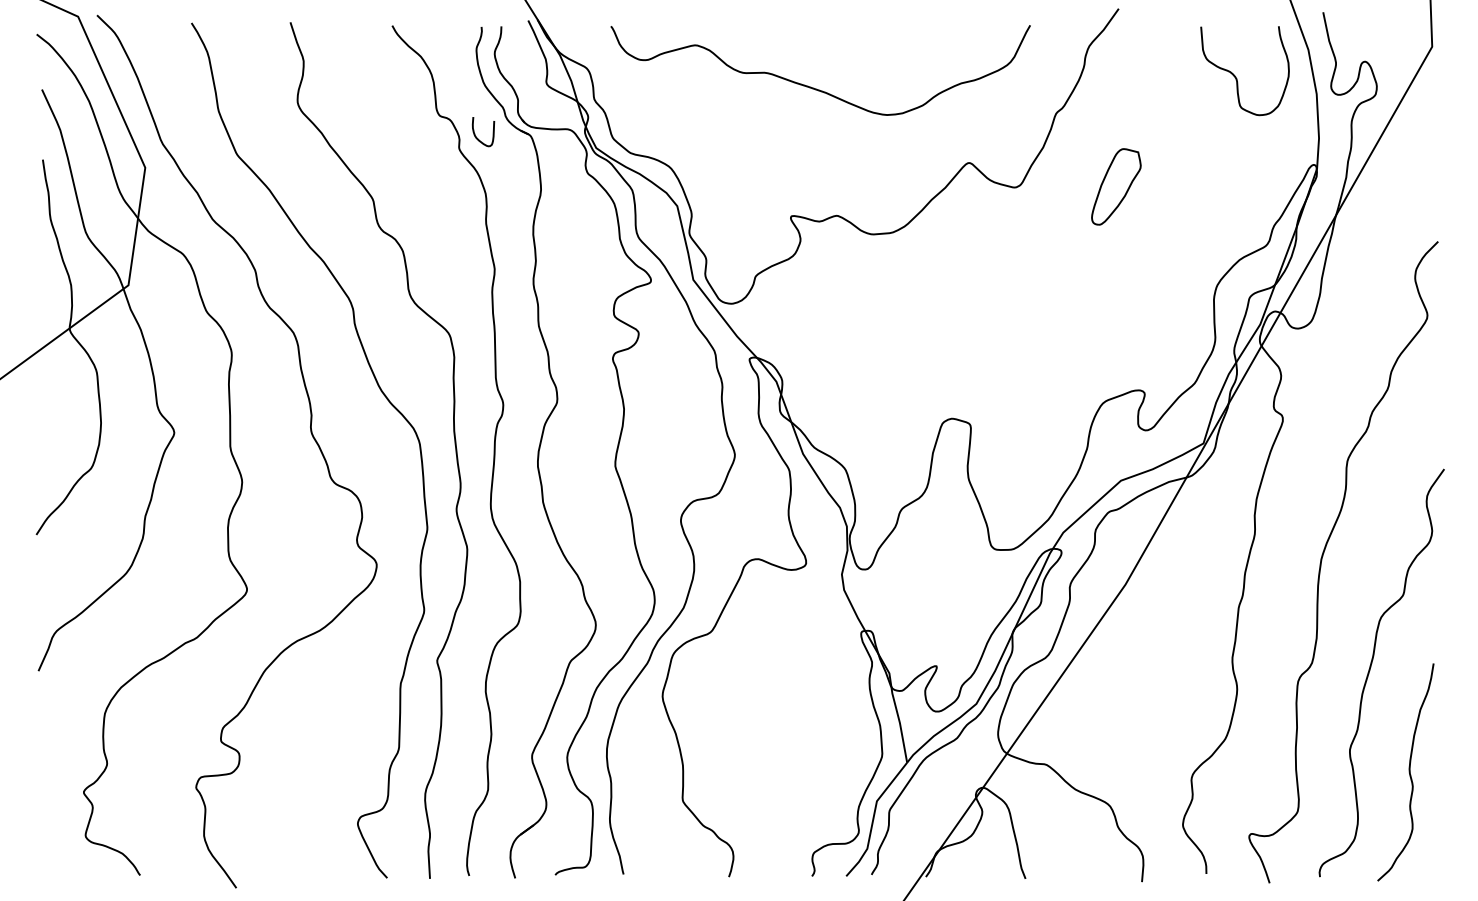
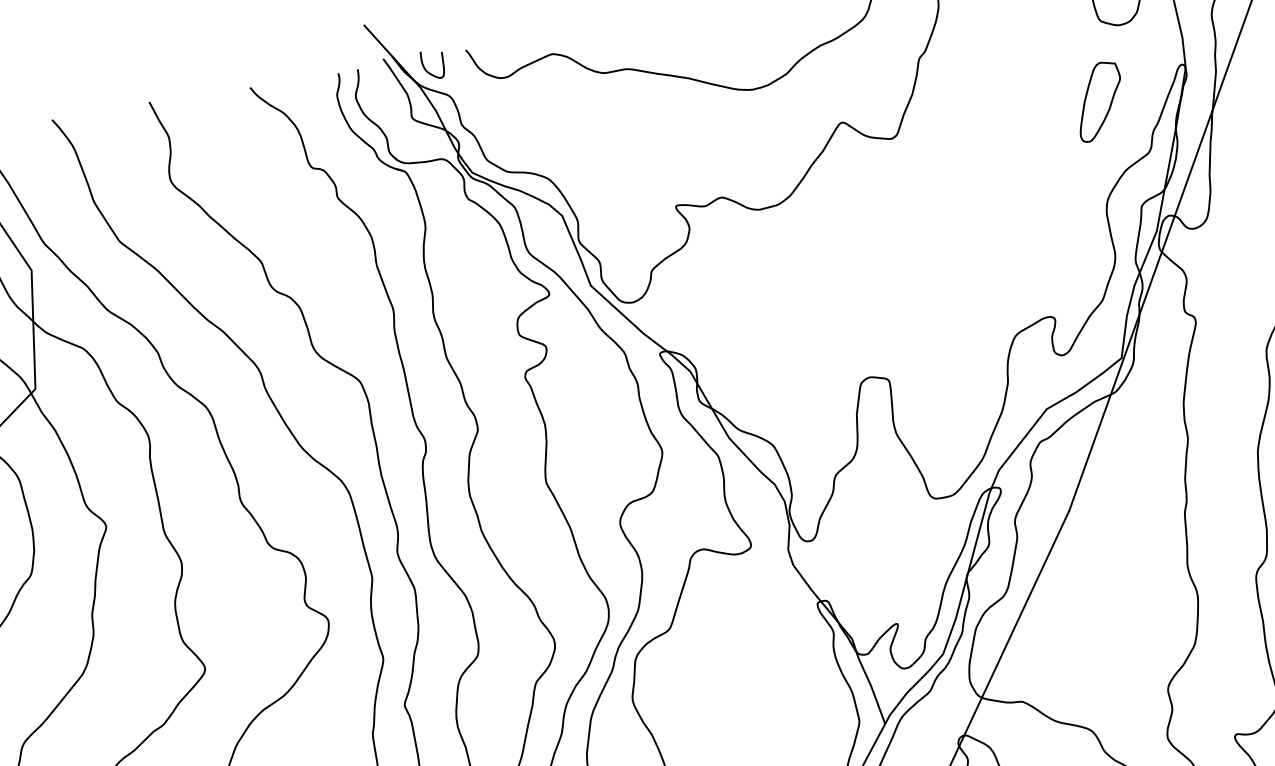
curve: (477, 137) -> (428, 71), moved
part: (1116, 186) -> (1099, 101), moved

